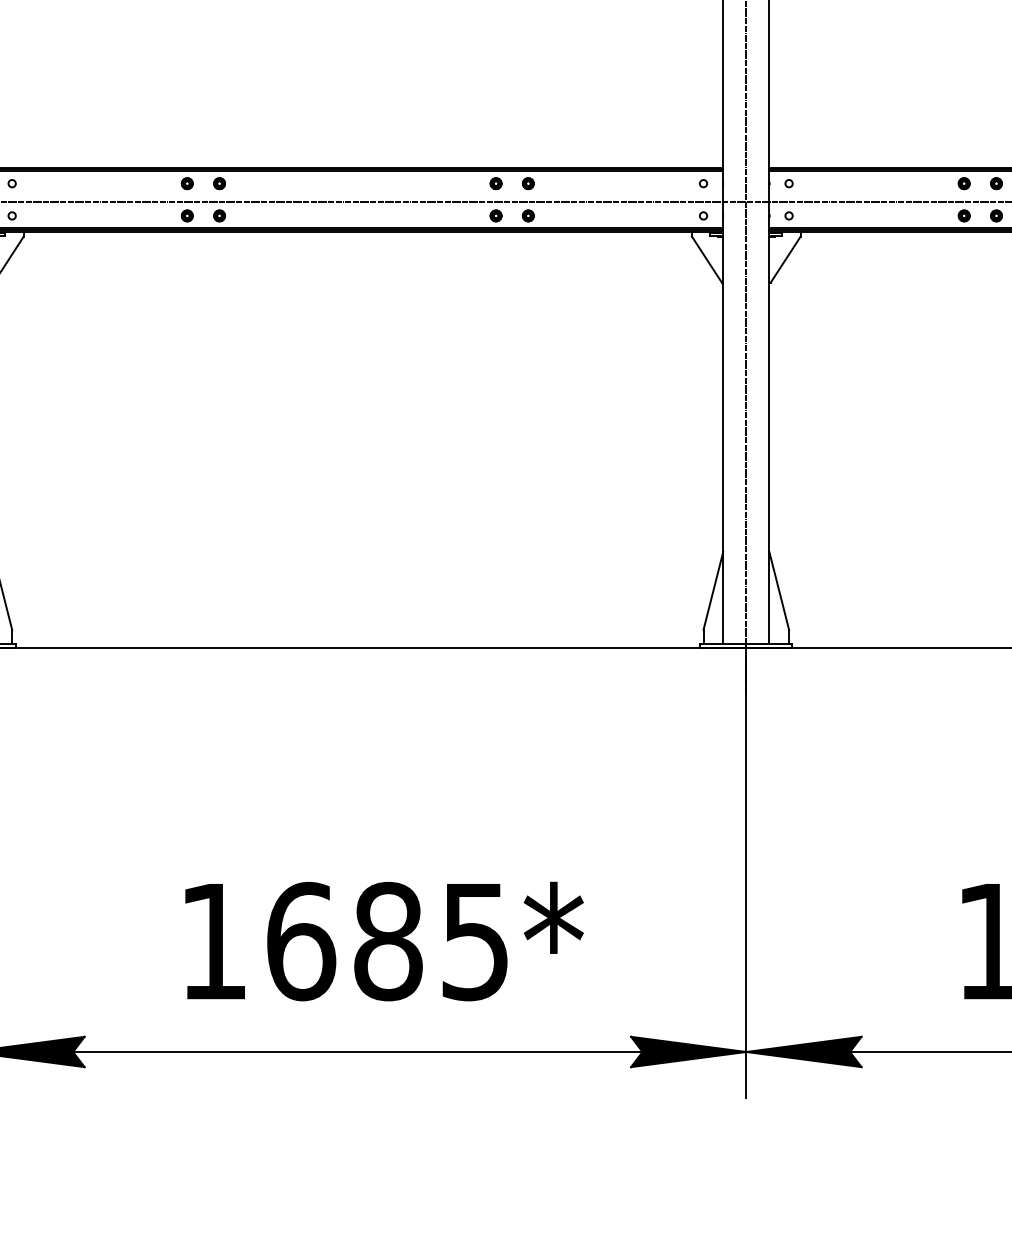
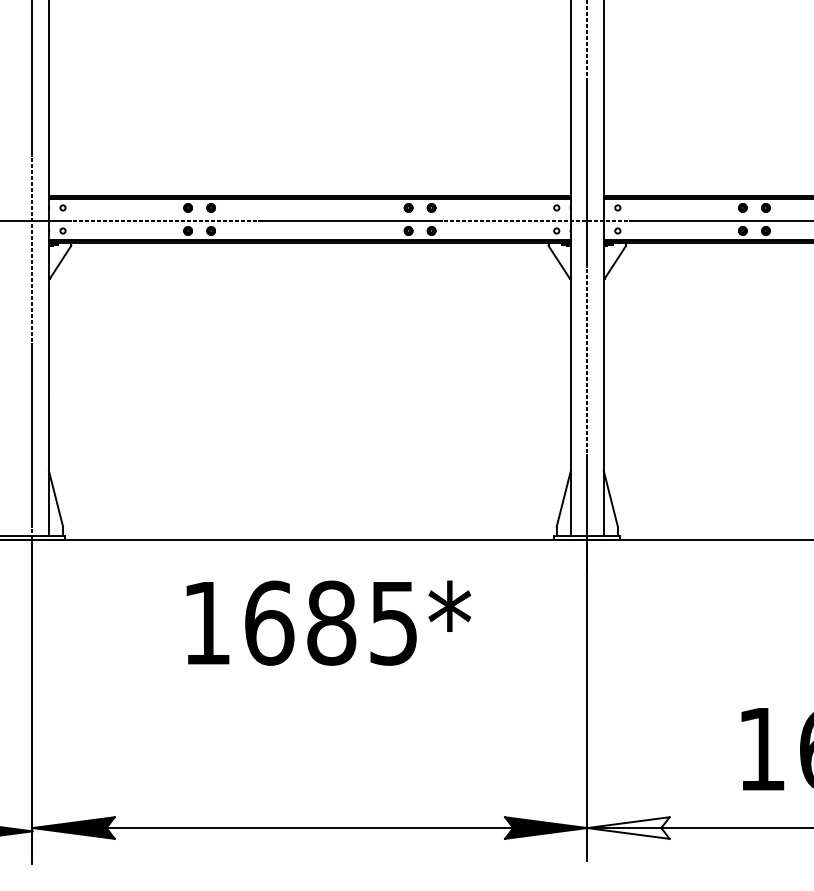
text: (383, 940) -> (328, 622), moved
fill: (803, 1051) -> (628, 827), removed

